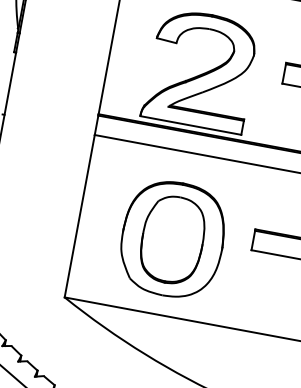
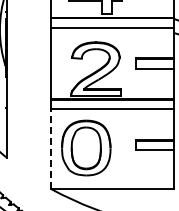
line: (80, 216) -> (51, 149), solid -> dashed
part: (173, 238) -> (86, 147), moved

